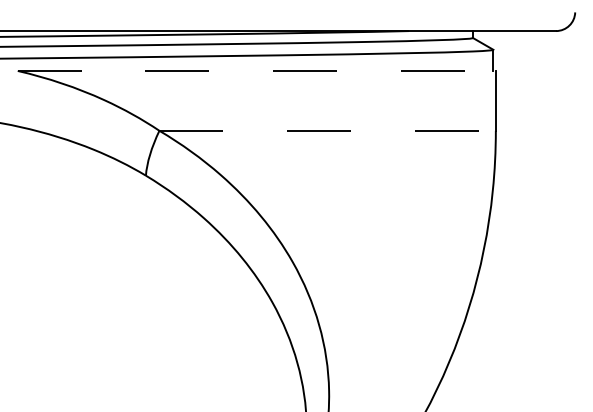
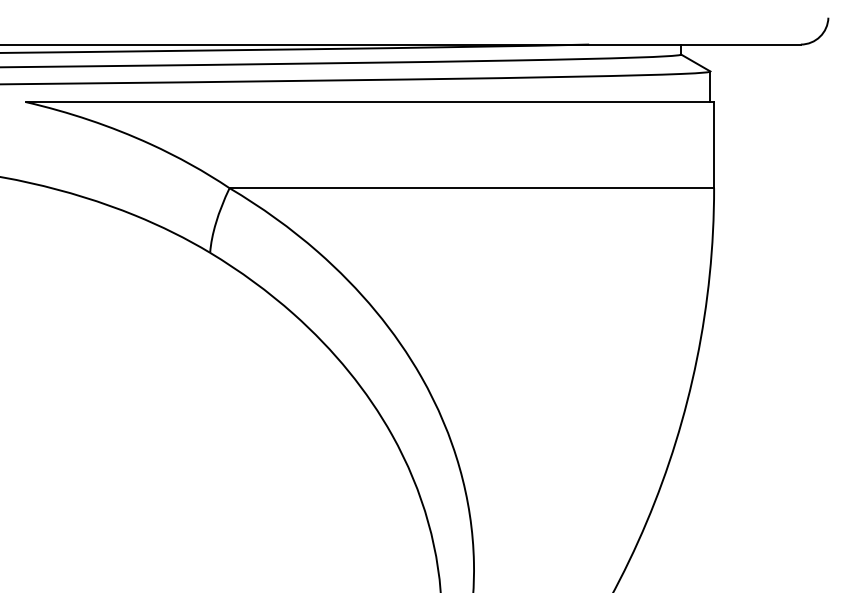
line: (257, 70) -> (370, 101), dashed -> solid
line: (328, 130) -> (473, 187), dashed -> solid

